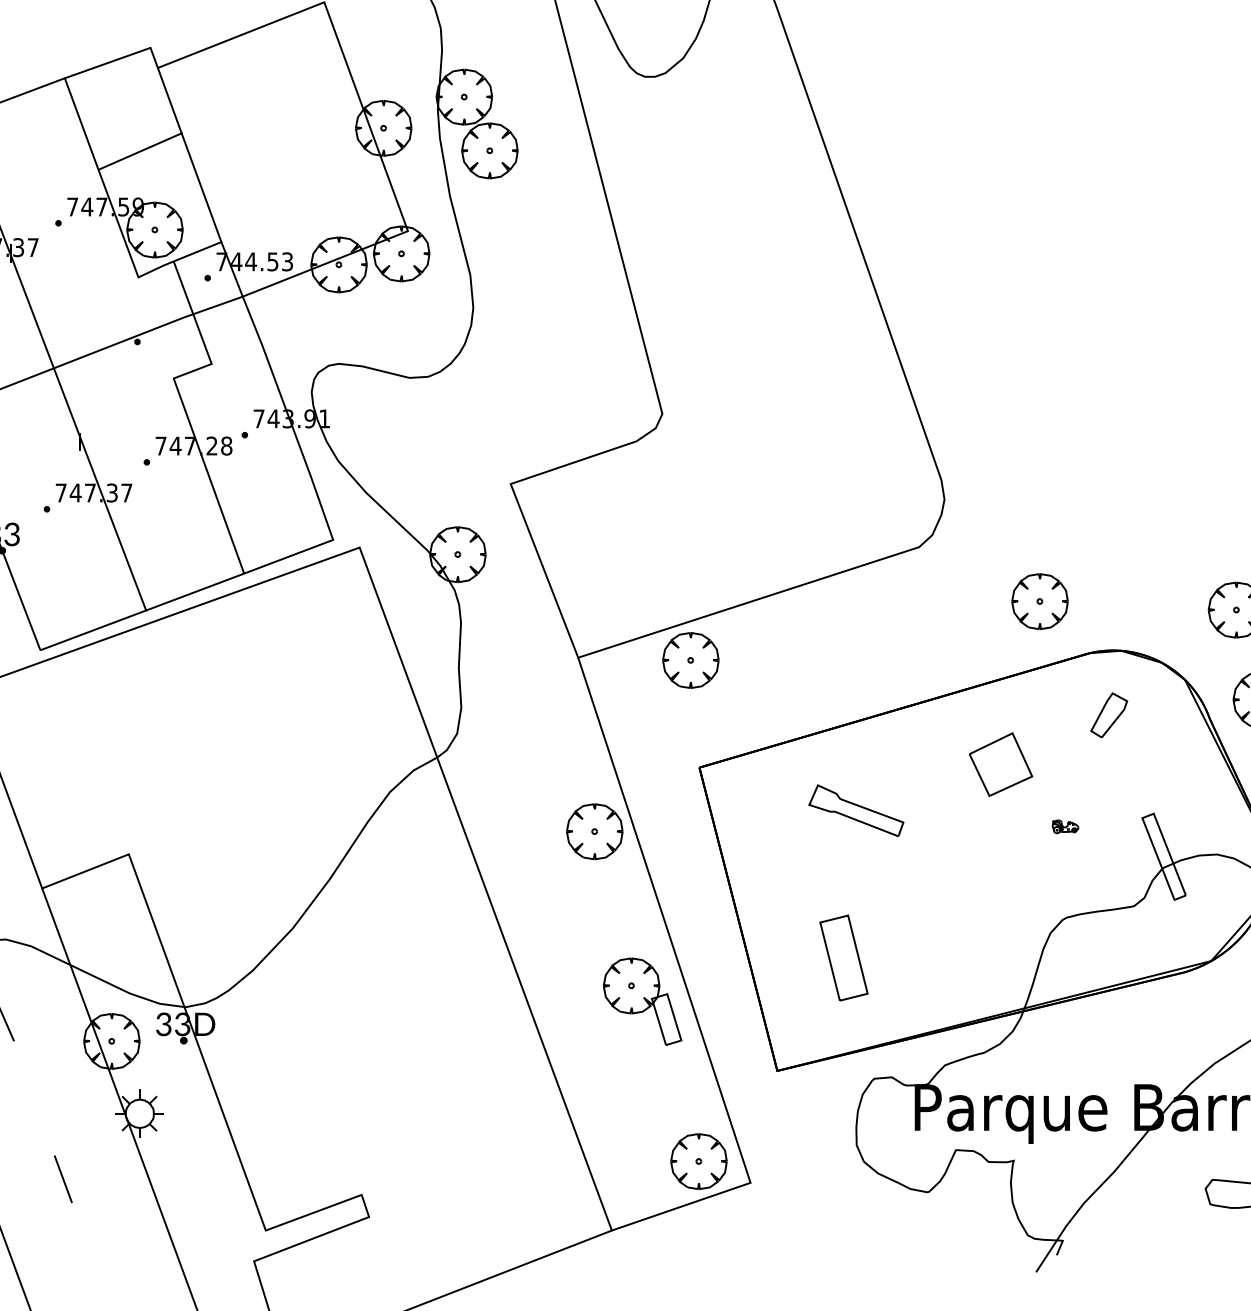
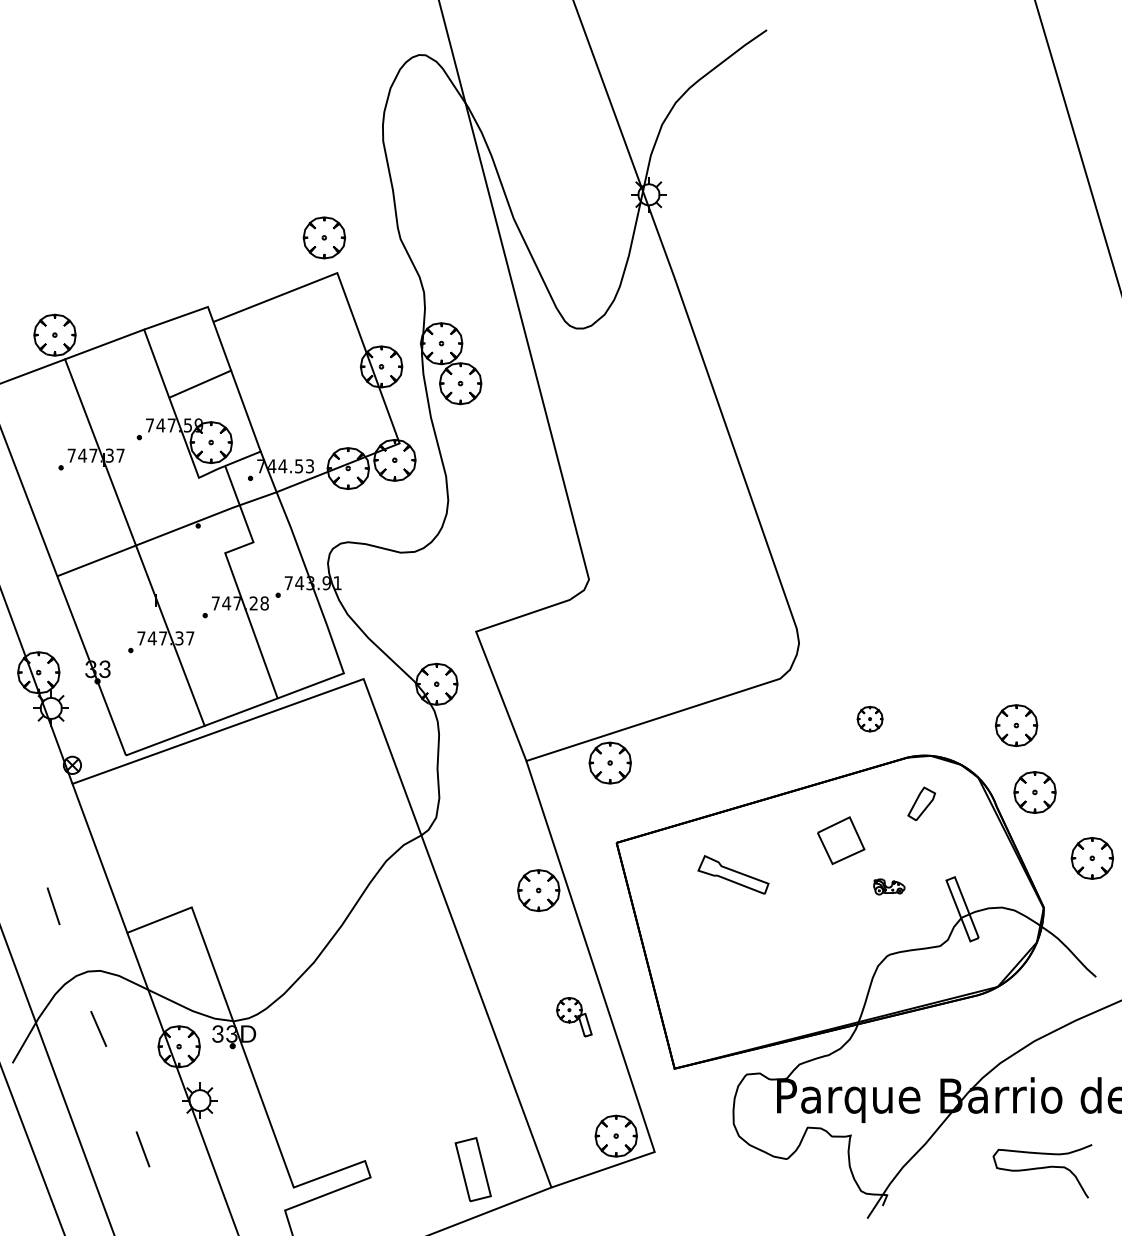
part: (1039, 600) -> (869, 718), size x0.6
part: (1064, 826) -> (888, 886), size x1.6
part: (842, 957) -> (472, 1169), moved
part: (642, 1002) -> (574, 1017), size x0.6

